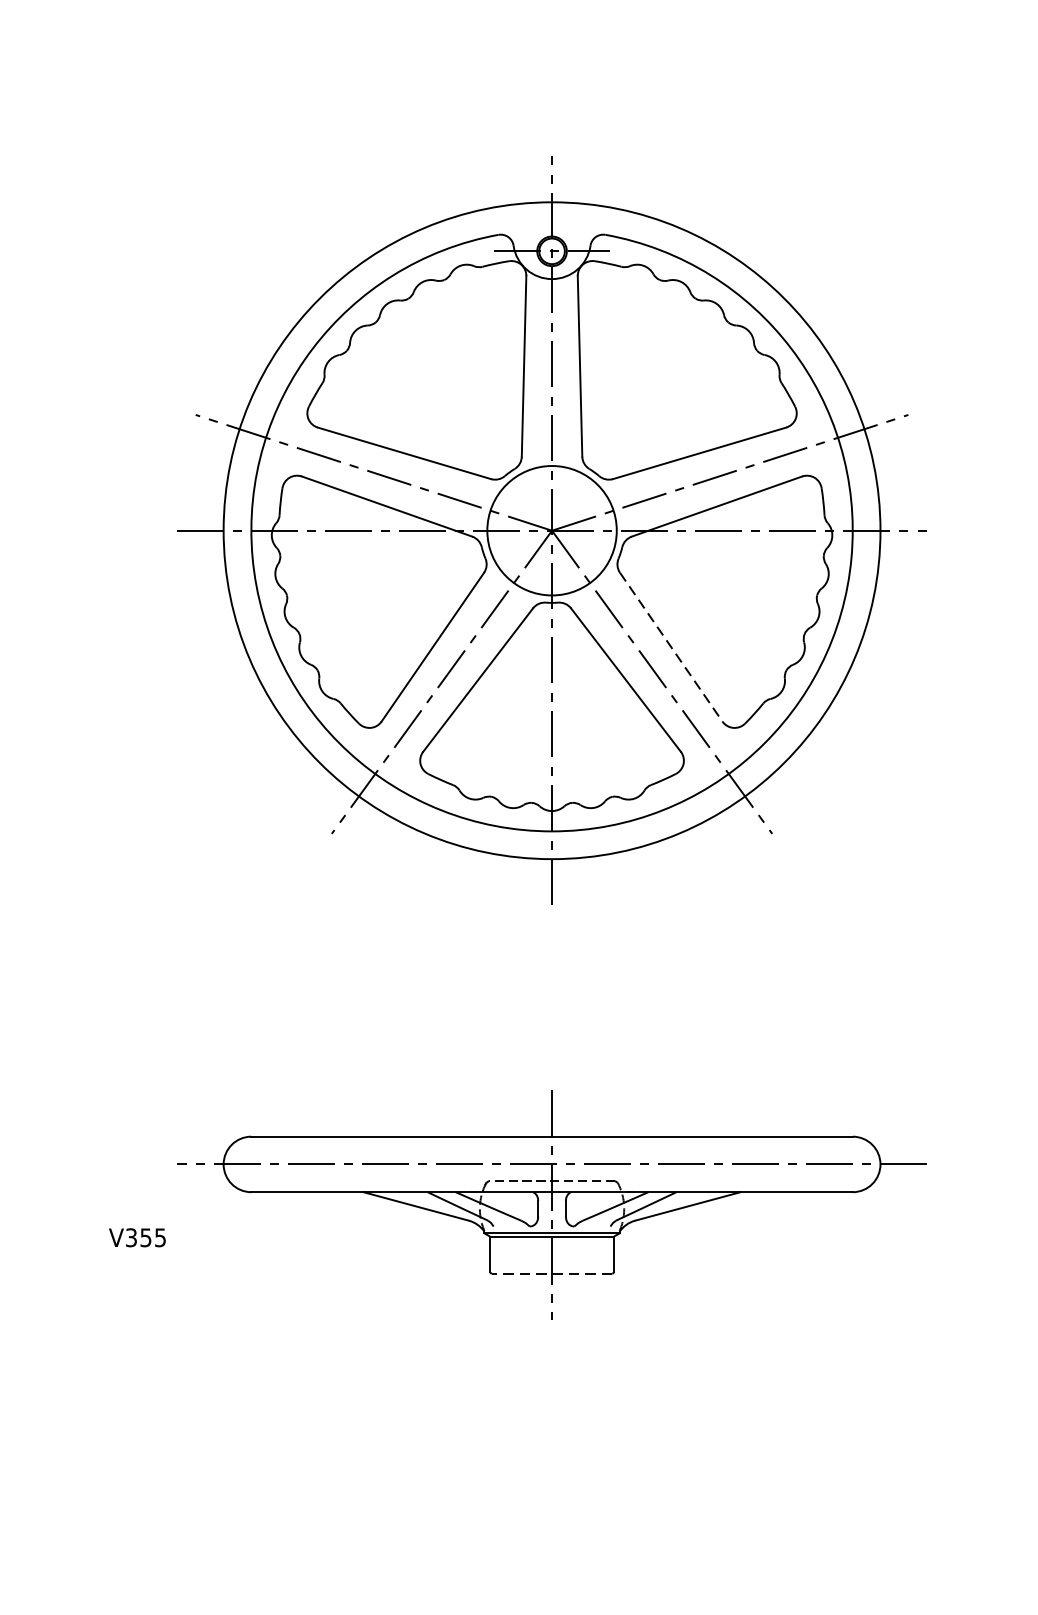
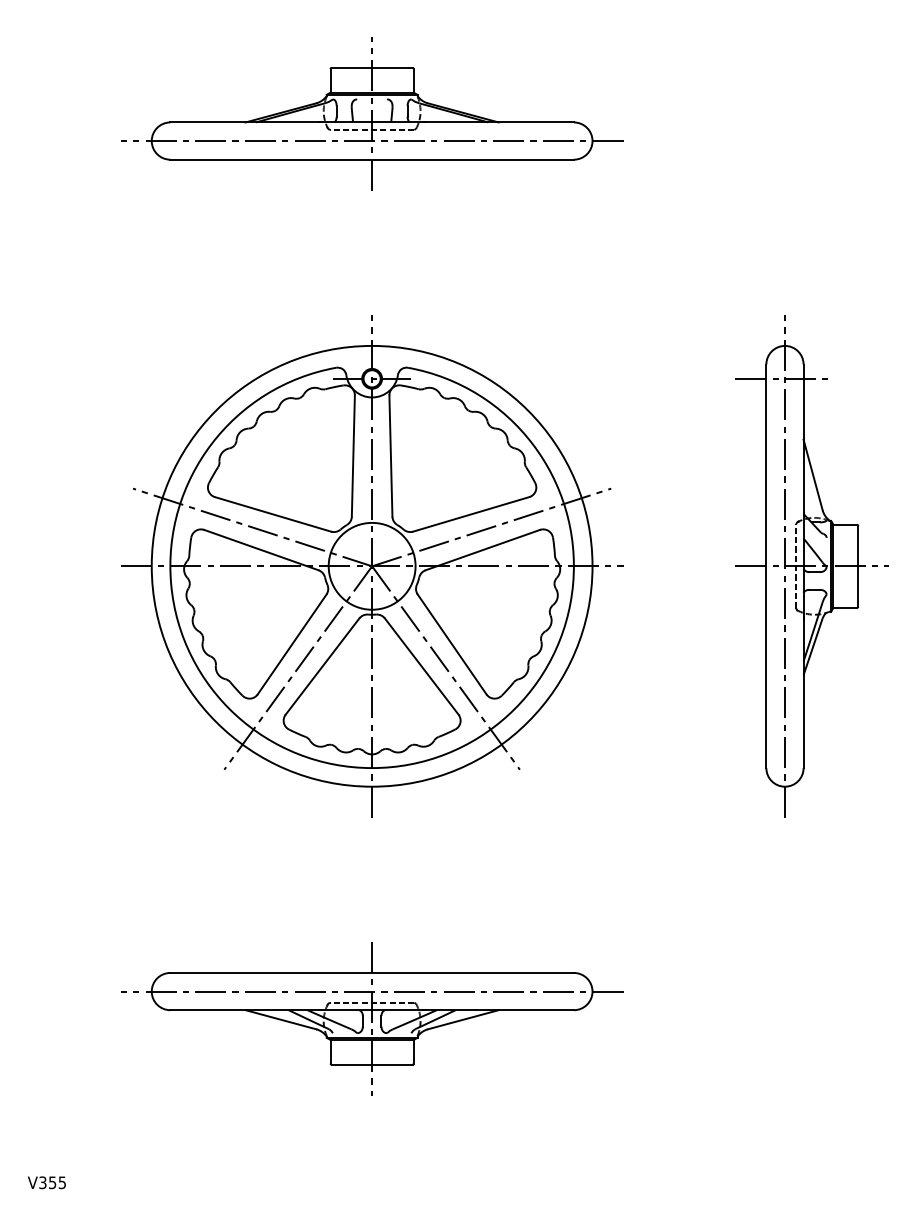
line: (671, 647) -> (452, 644), dashed -> solid
text: (136, 1237) -> (46, 1182), moved
line: (551, 1273) -> (371, 1064), dashed -> solid

